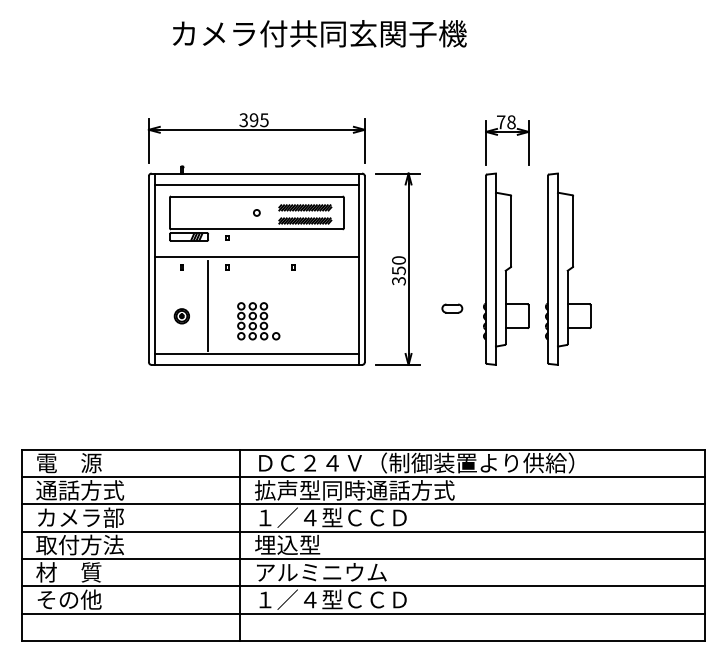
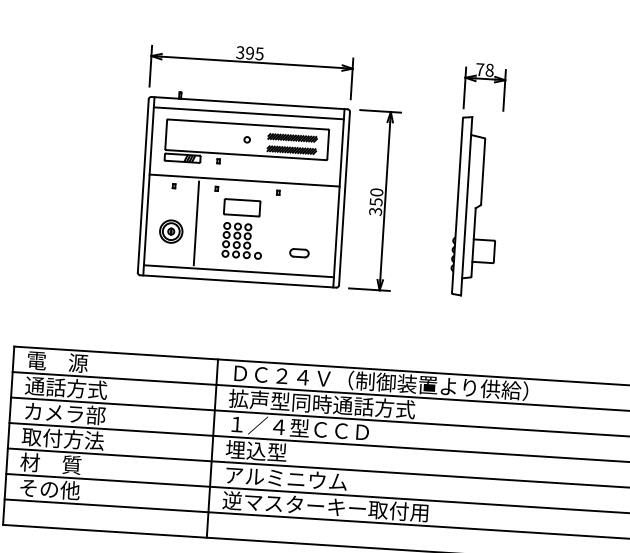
part: (568, 268) -> (534, 209), removed
part: (255, 285) -> (241, 207), added
part: (452, 308) -> (299, 253), moved
part: (181, 316) -> (170, 231), size x1.67
text: (365, 599) -> (325, 506), １／４型ＣＣＤ -> 逆マスターキー取付用

